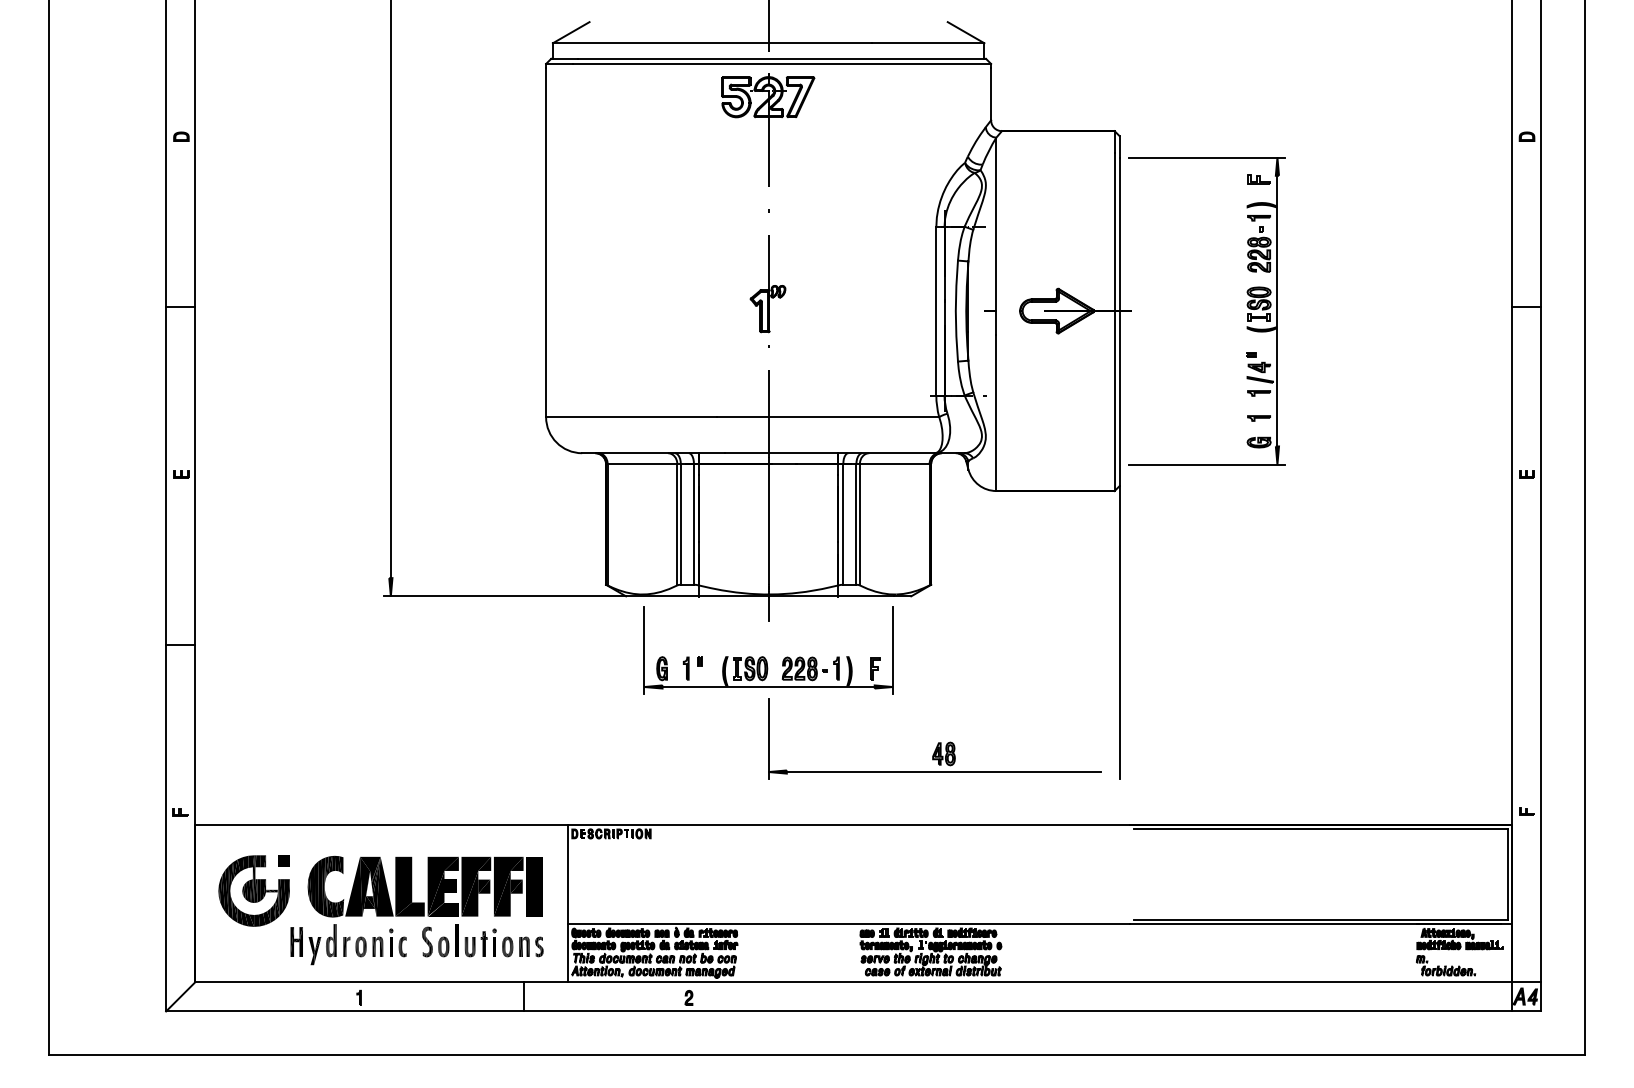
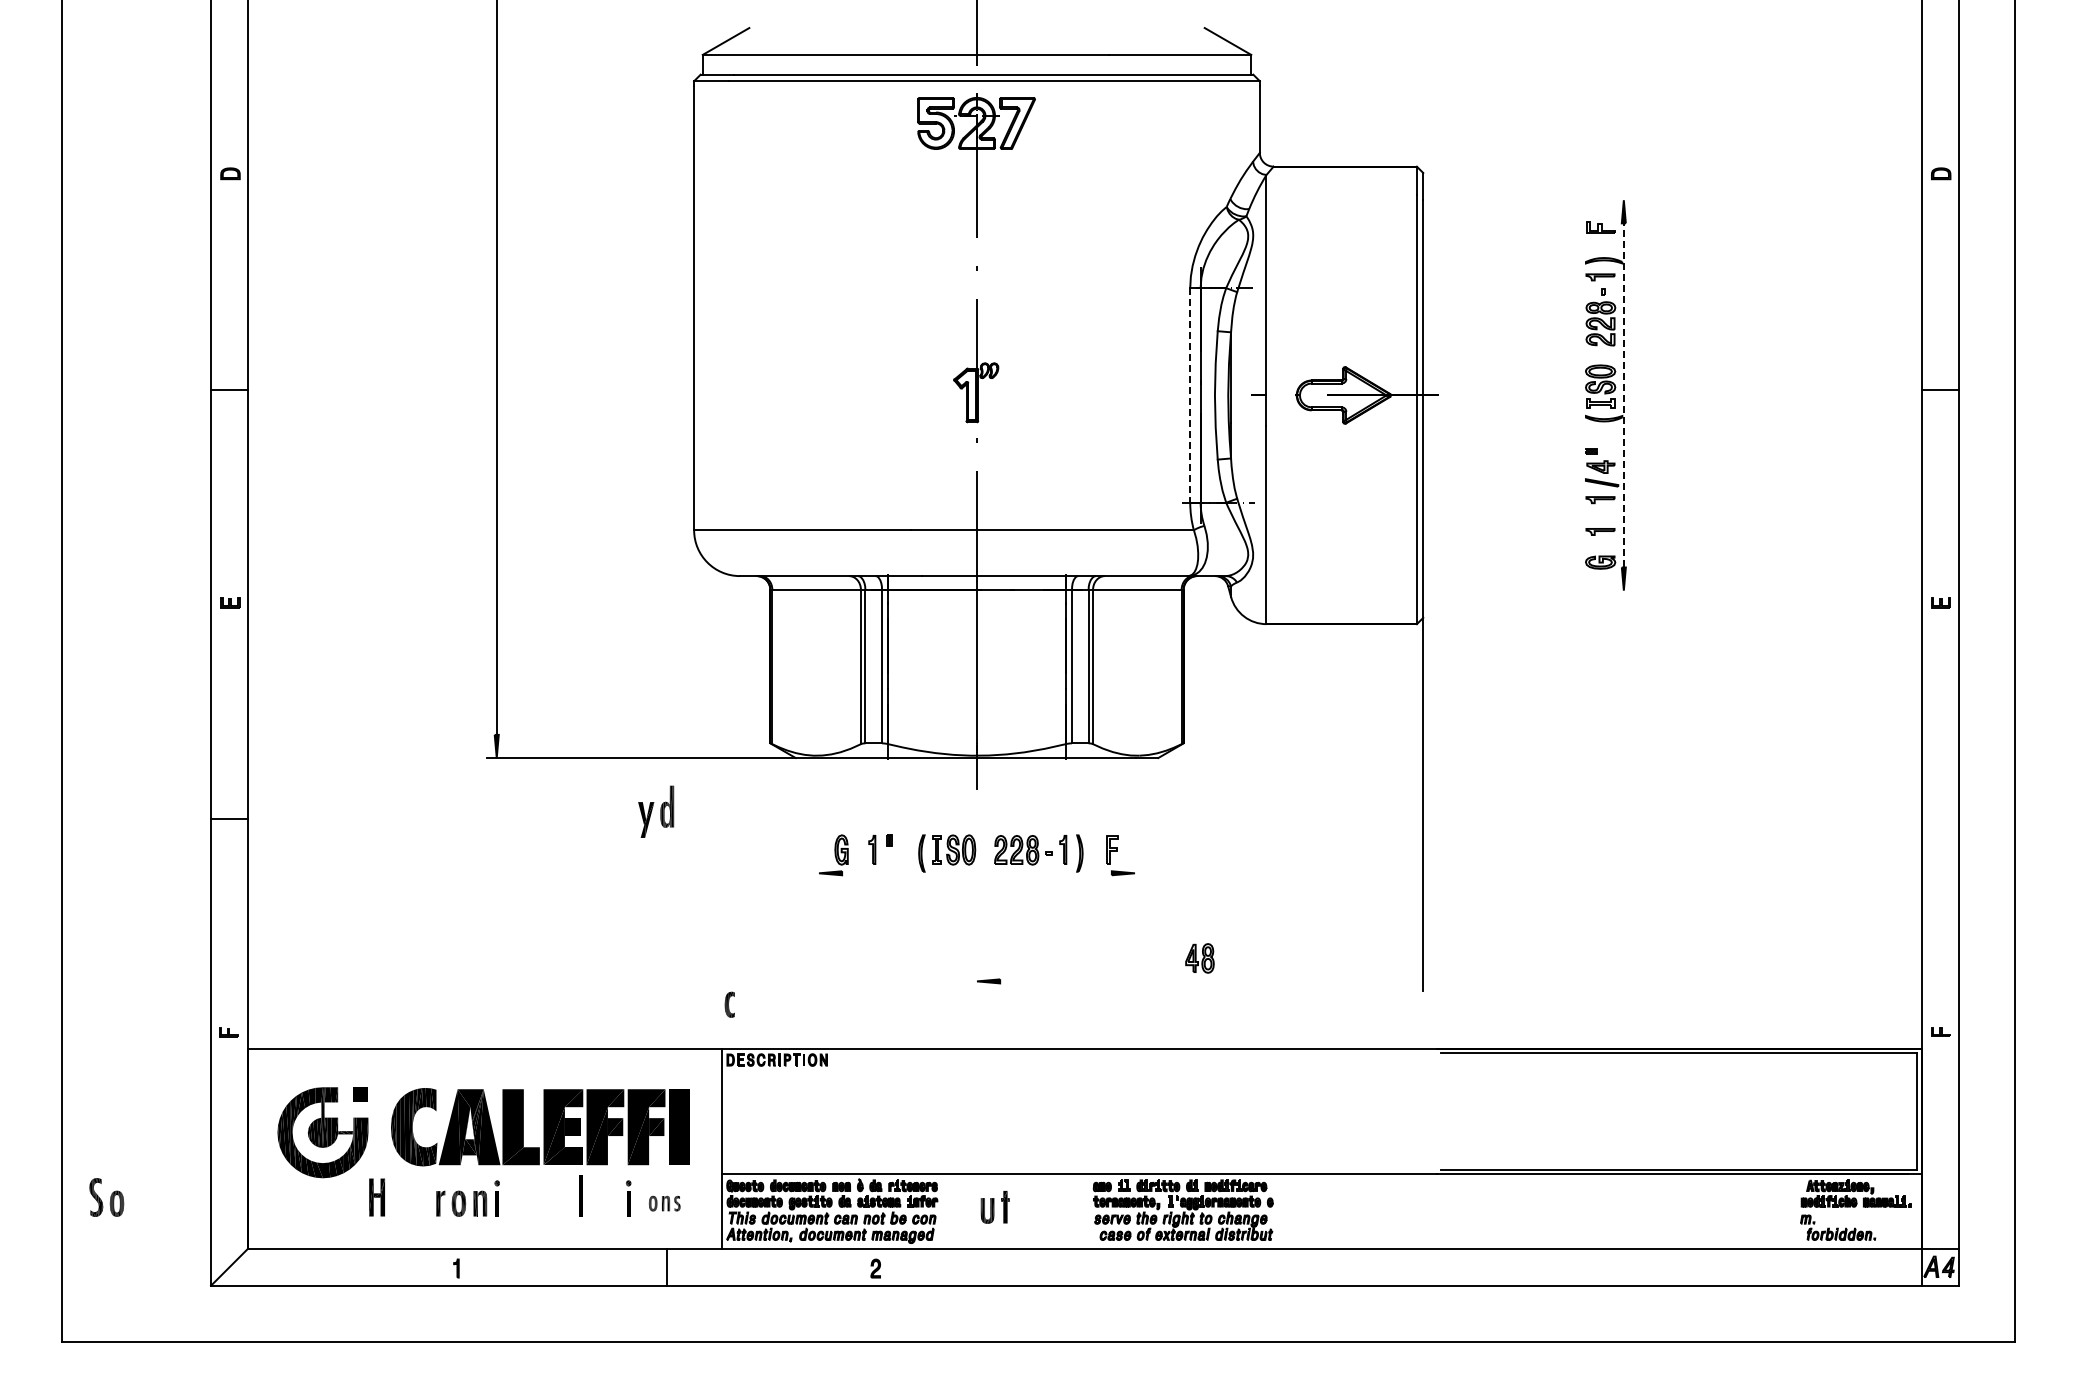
line: (1206, 157) -> (1533, 200), removed
line: (1277, 310) -> (1623, 394), solid -> dashed
line: (936, 311) -> (1190, 395), solid -> dashed
line: (1206, 464) -> (1533, 590), removed
line: (643, 650) -> (818, 826), removed
line: (893, 650) -> (1135, 826), removed
line: (768, 687) -> (976, 873), removed
line: (769, 739) -> (977, 939), removed
line: (944, 772) -> (1200, 981), removed
part: (435, 942) -> (106, 1197), moved
part: (323, 944) -> (656, 811), moved
part: (475, 944) -> (994, 1207), moved
part: (402, 946) -> (729, 1004), moved
part: (522, 946) -> (664, 1203), size x0.6

